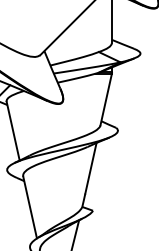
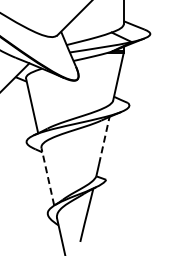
line: (91, 168) -> (104, 140), solid -> dashed
line: (29, 207) -> (47, 176), solid -> dashed

